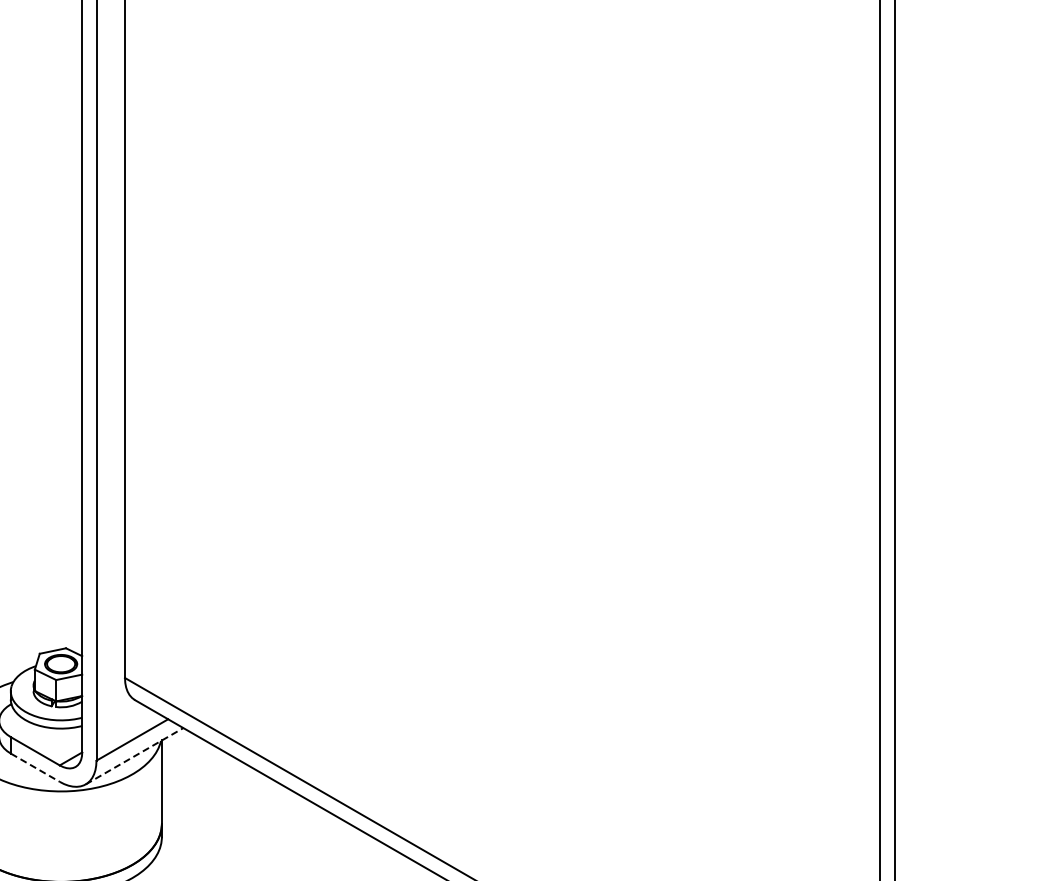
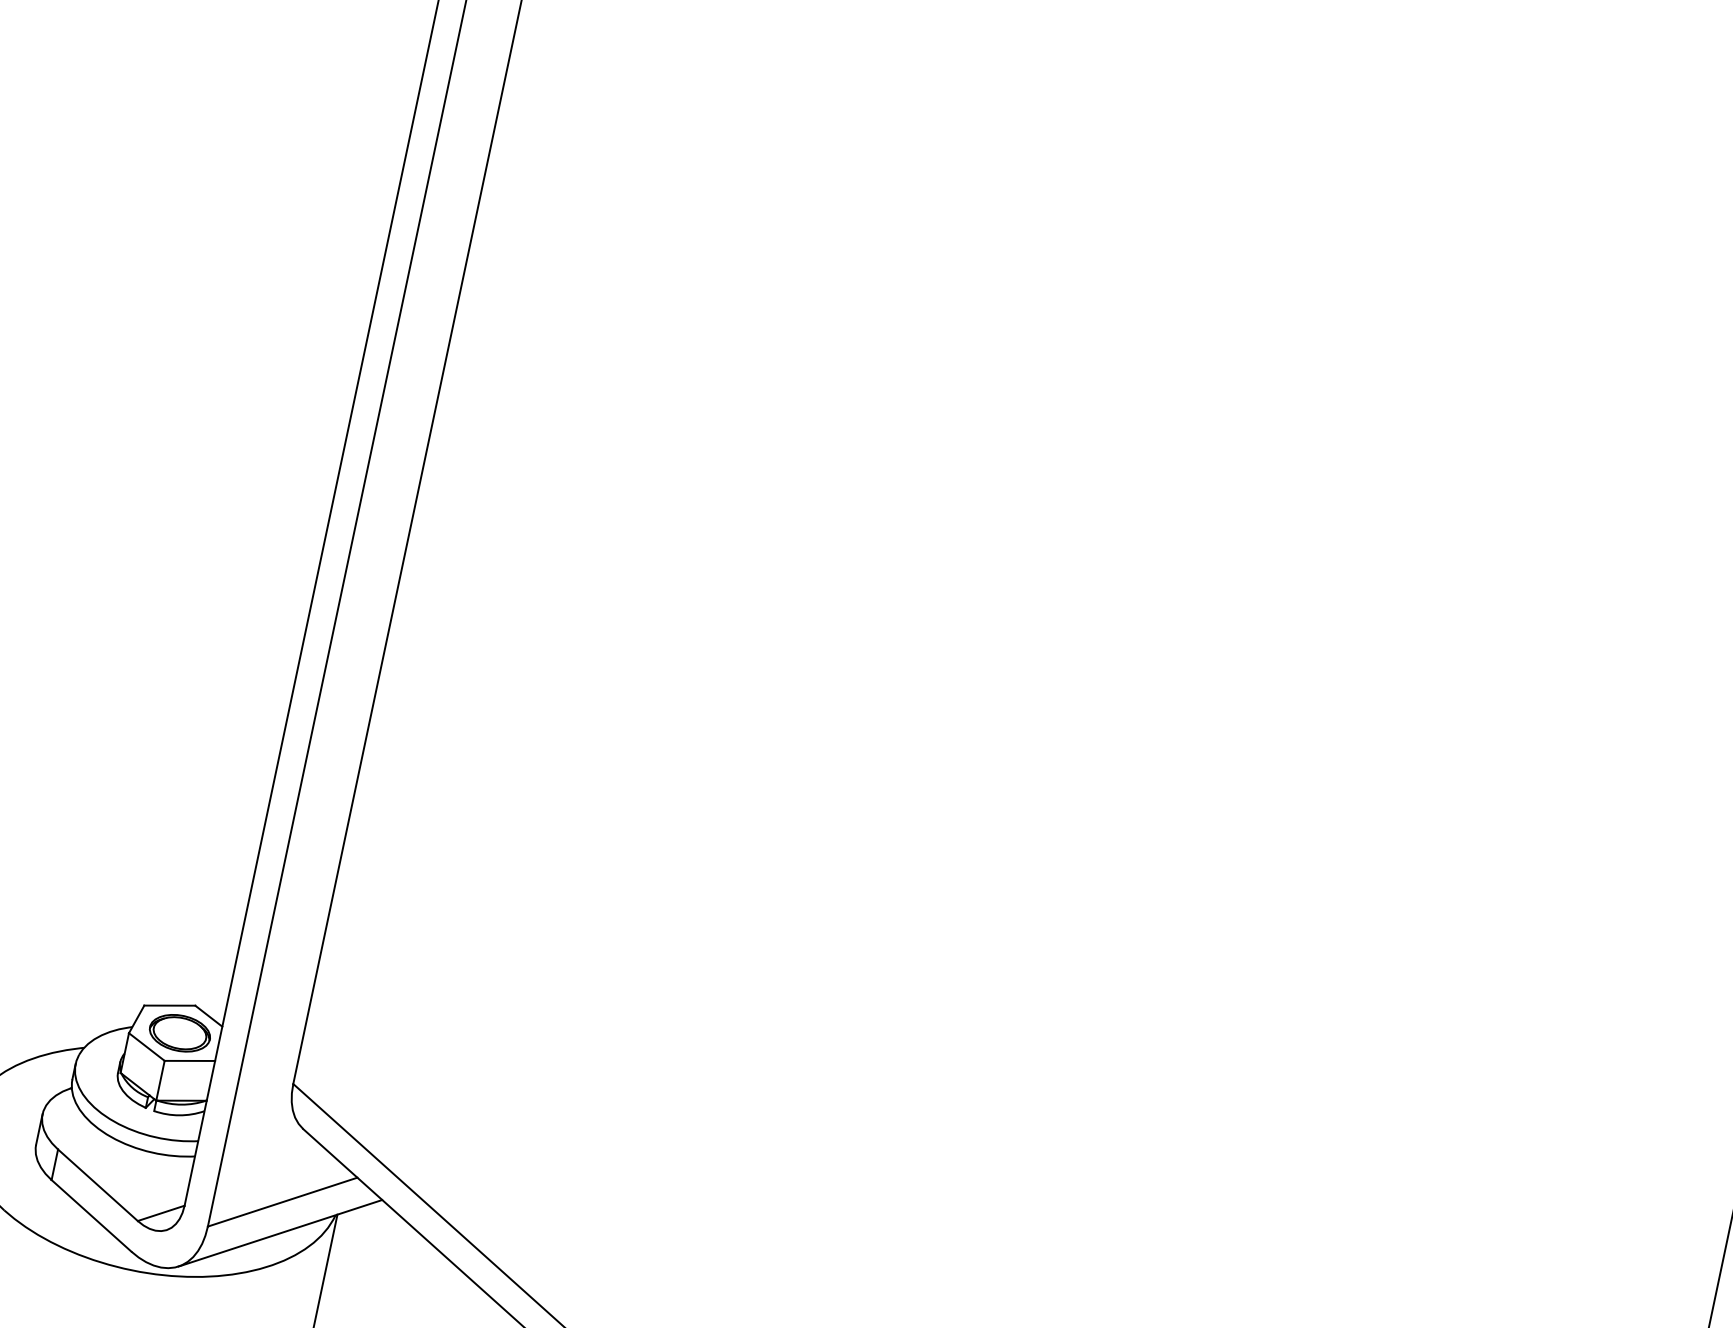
line: (135, 756) -> (282, 1234), dashed -> solid
line: (35, 768) -> (91, 1217), dashed -> solid

